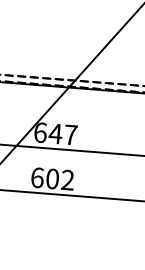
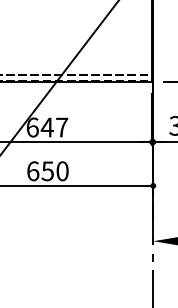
text: (59, 179) -> (54, 171), 602 -> 650

